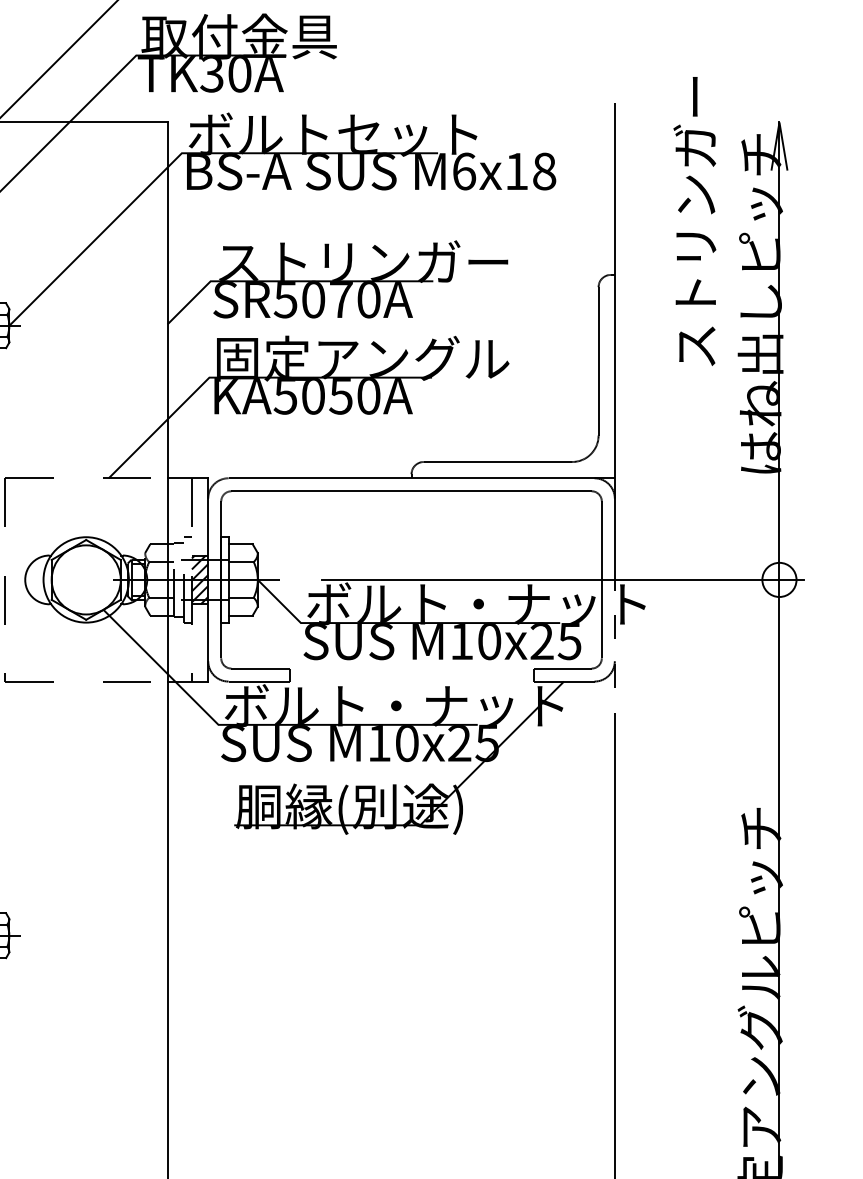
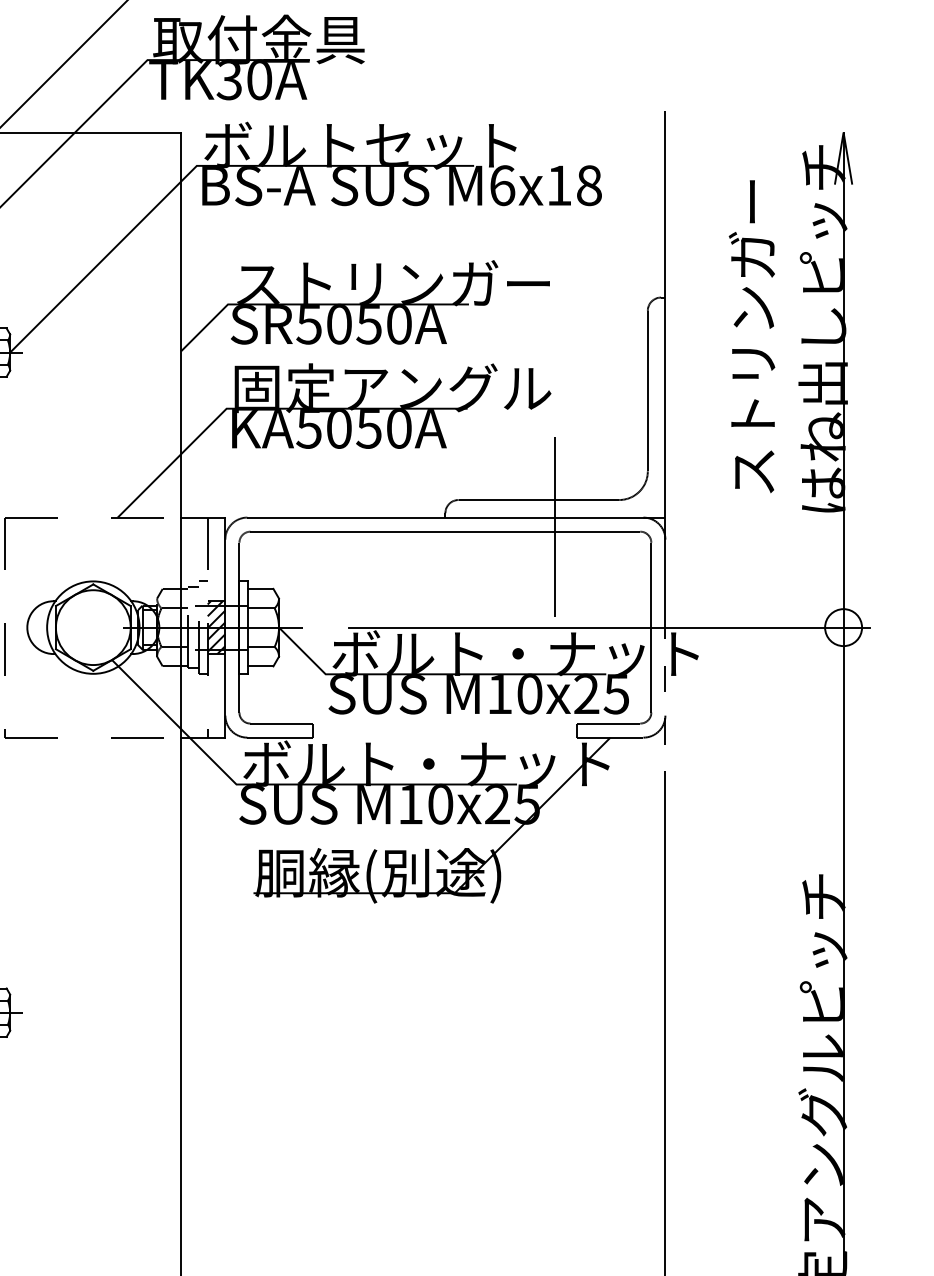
text: (694, 221) -> (751, 336), moved
text: (340, 299) -> (368, 324), SR5070A -> SR5050A
line: (513, 486) -> (555, 526), added

